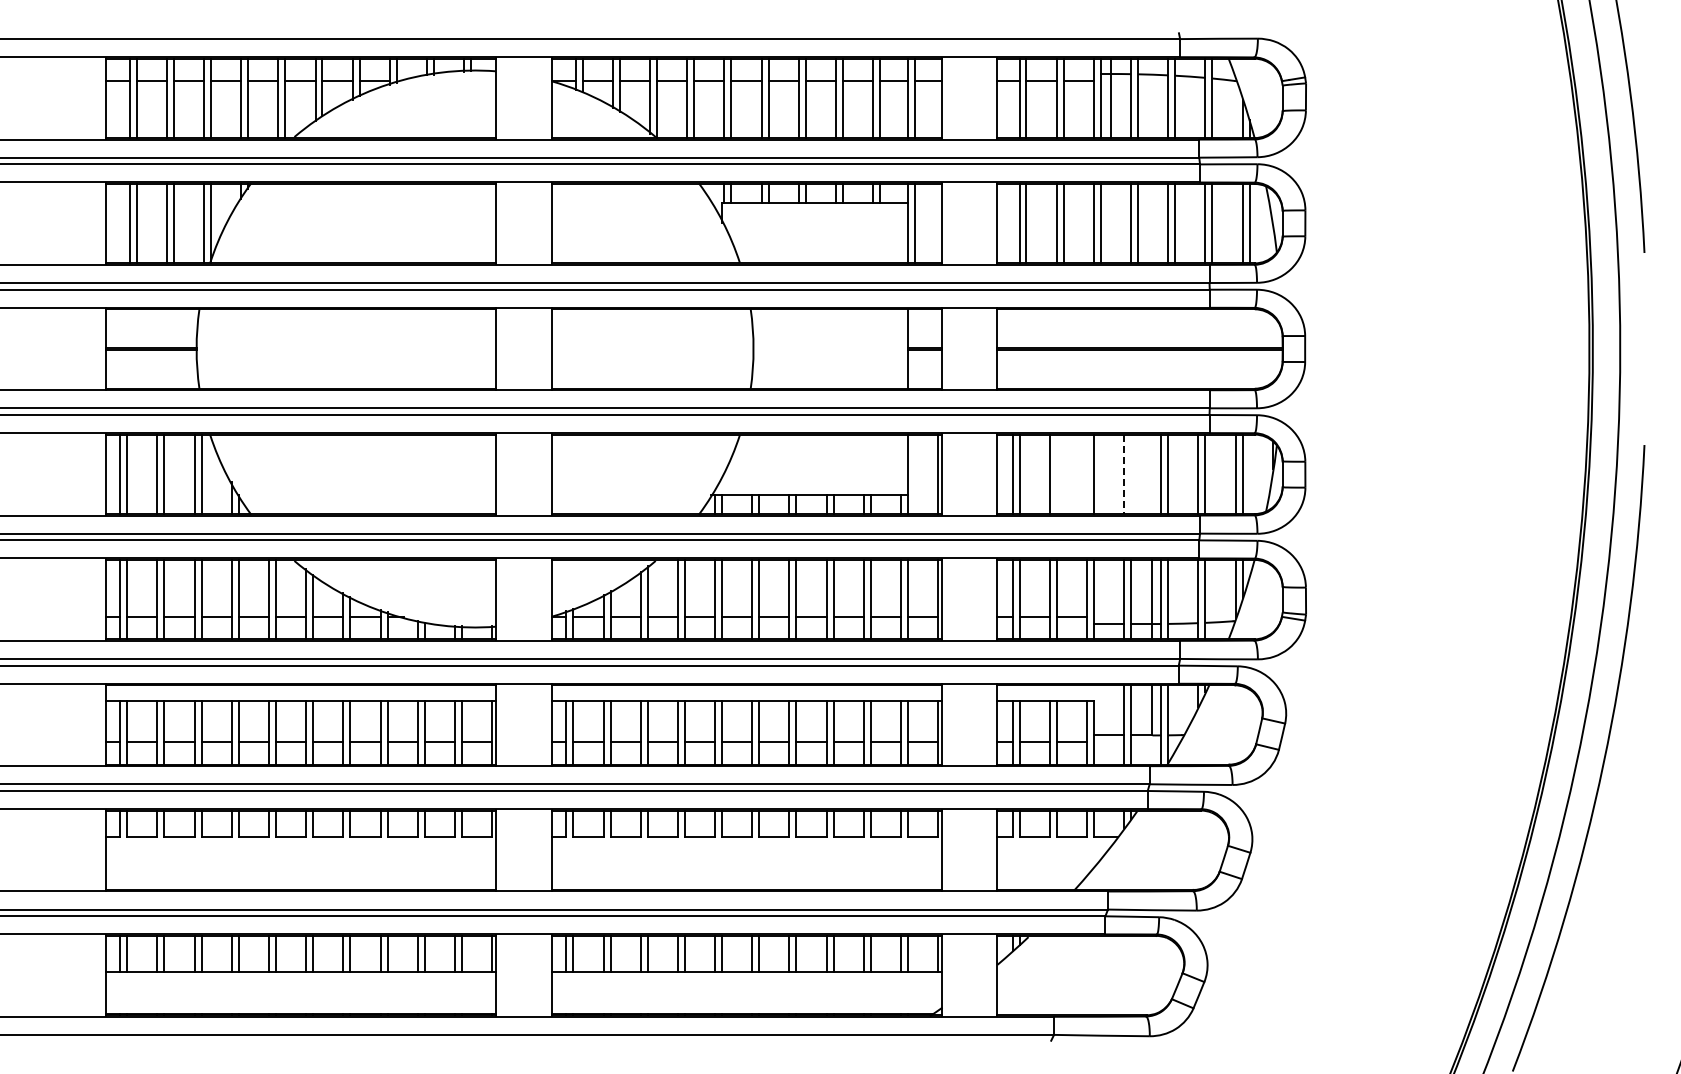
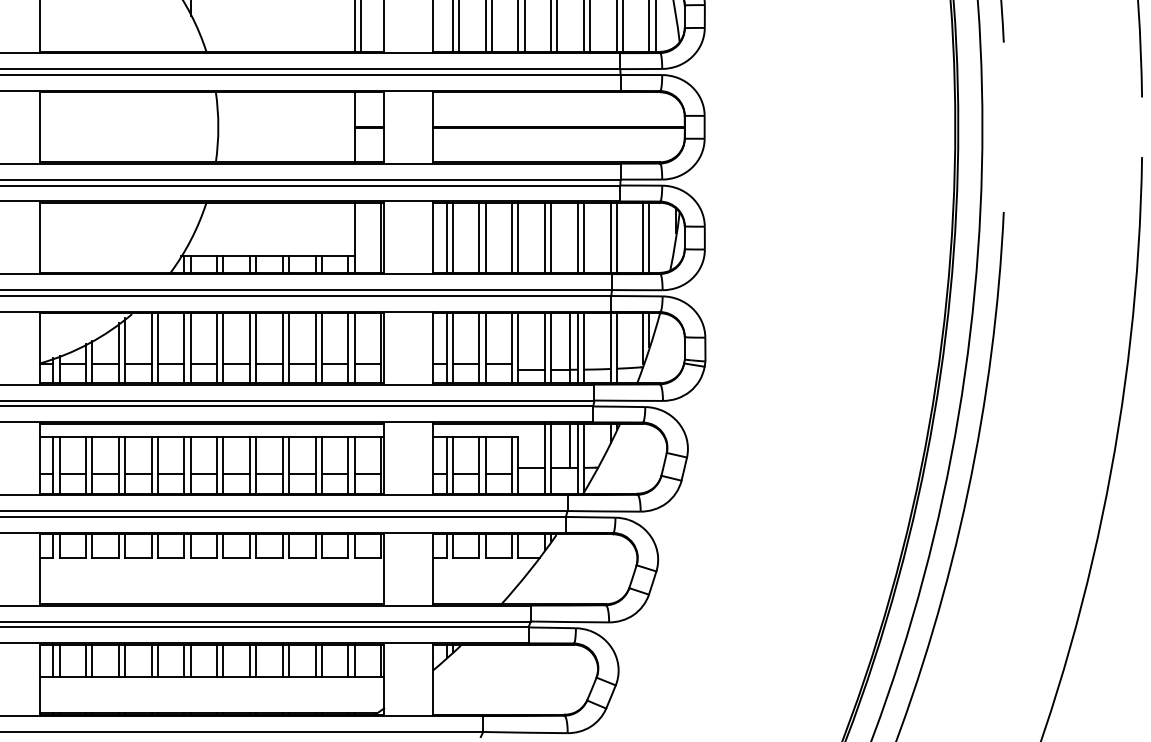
line: (1056, 474) -> (485, 237), added
line: (1086, 474) -> (511, 237), added
line: (1124, 474) -> (545, 237), dashed -> solid
line: (1131, 474) -> (551, 237), added

